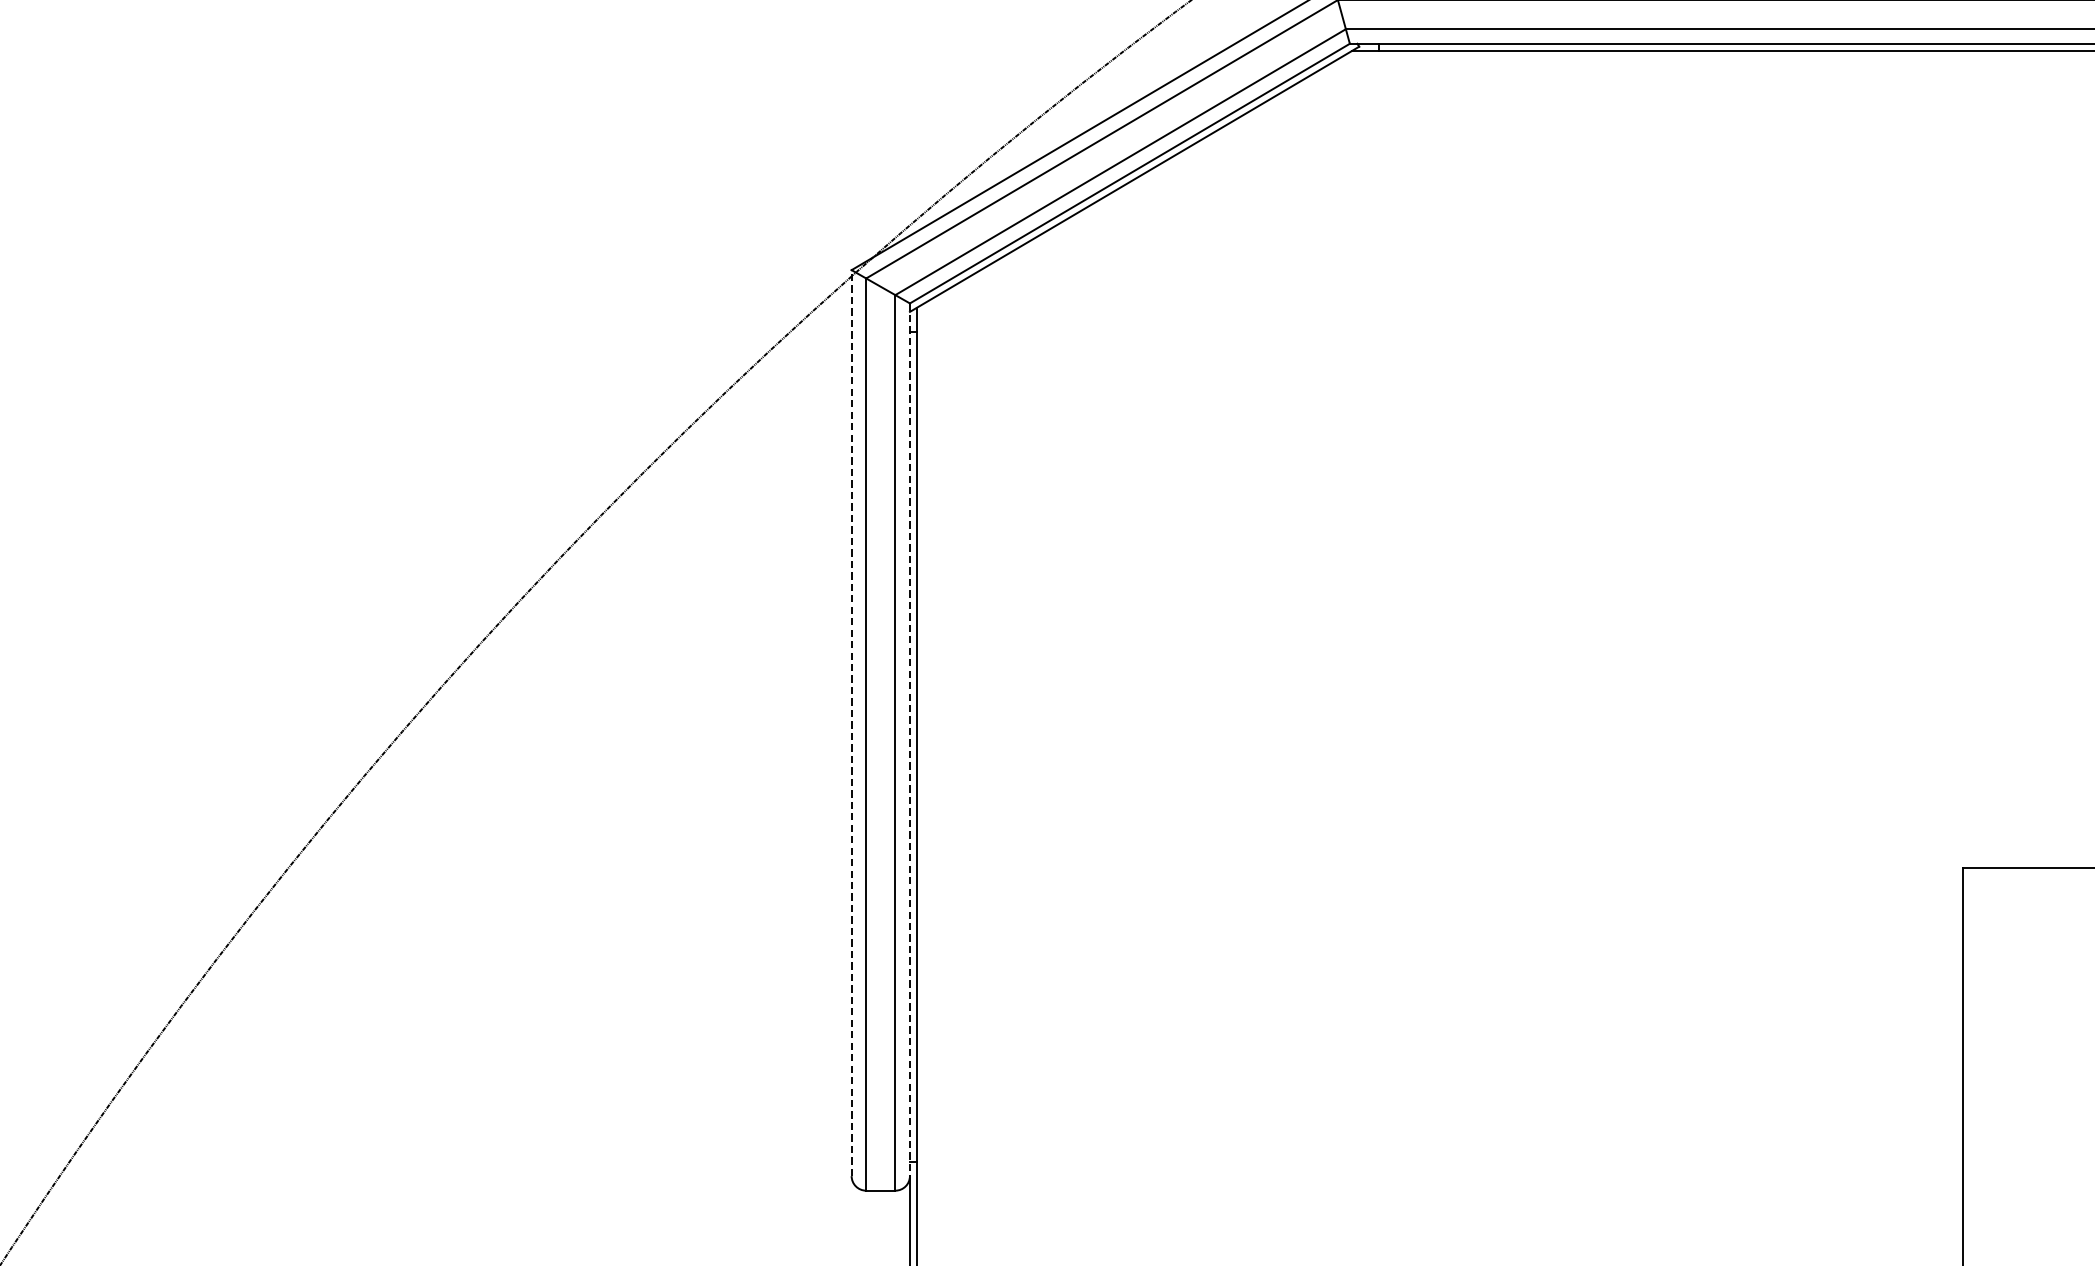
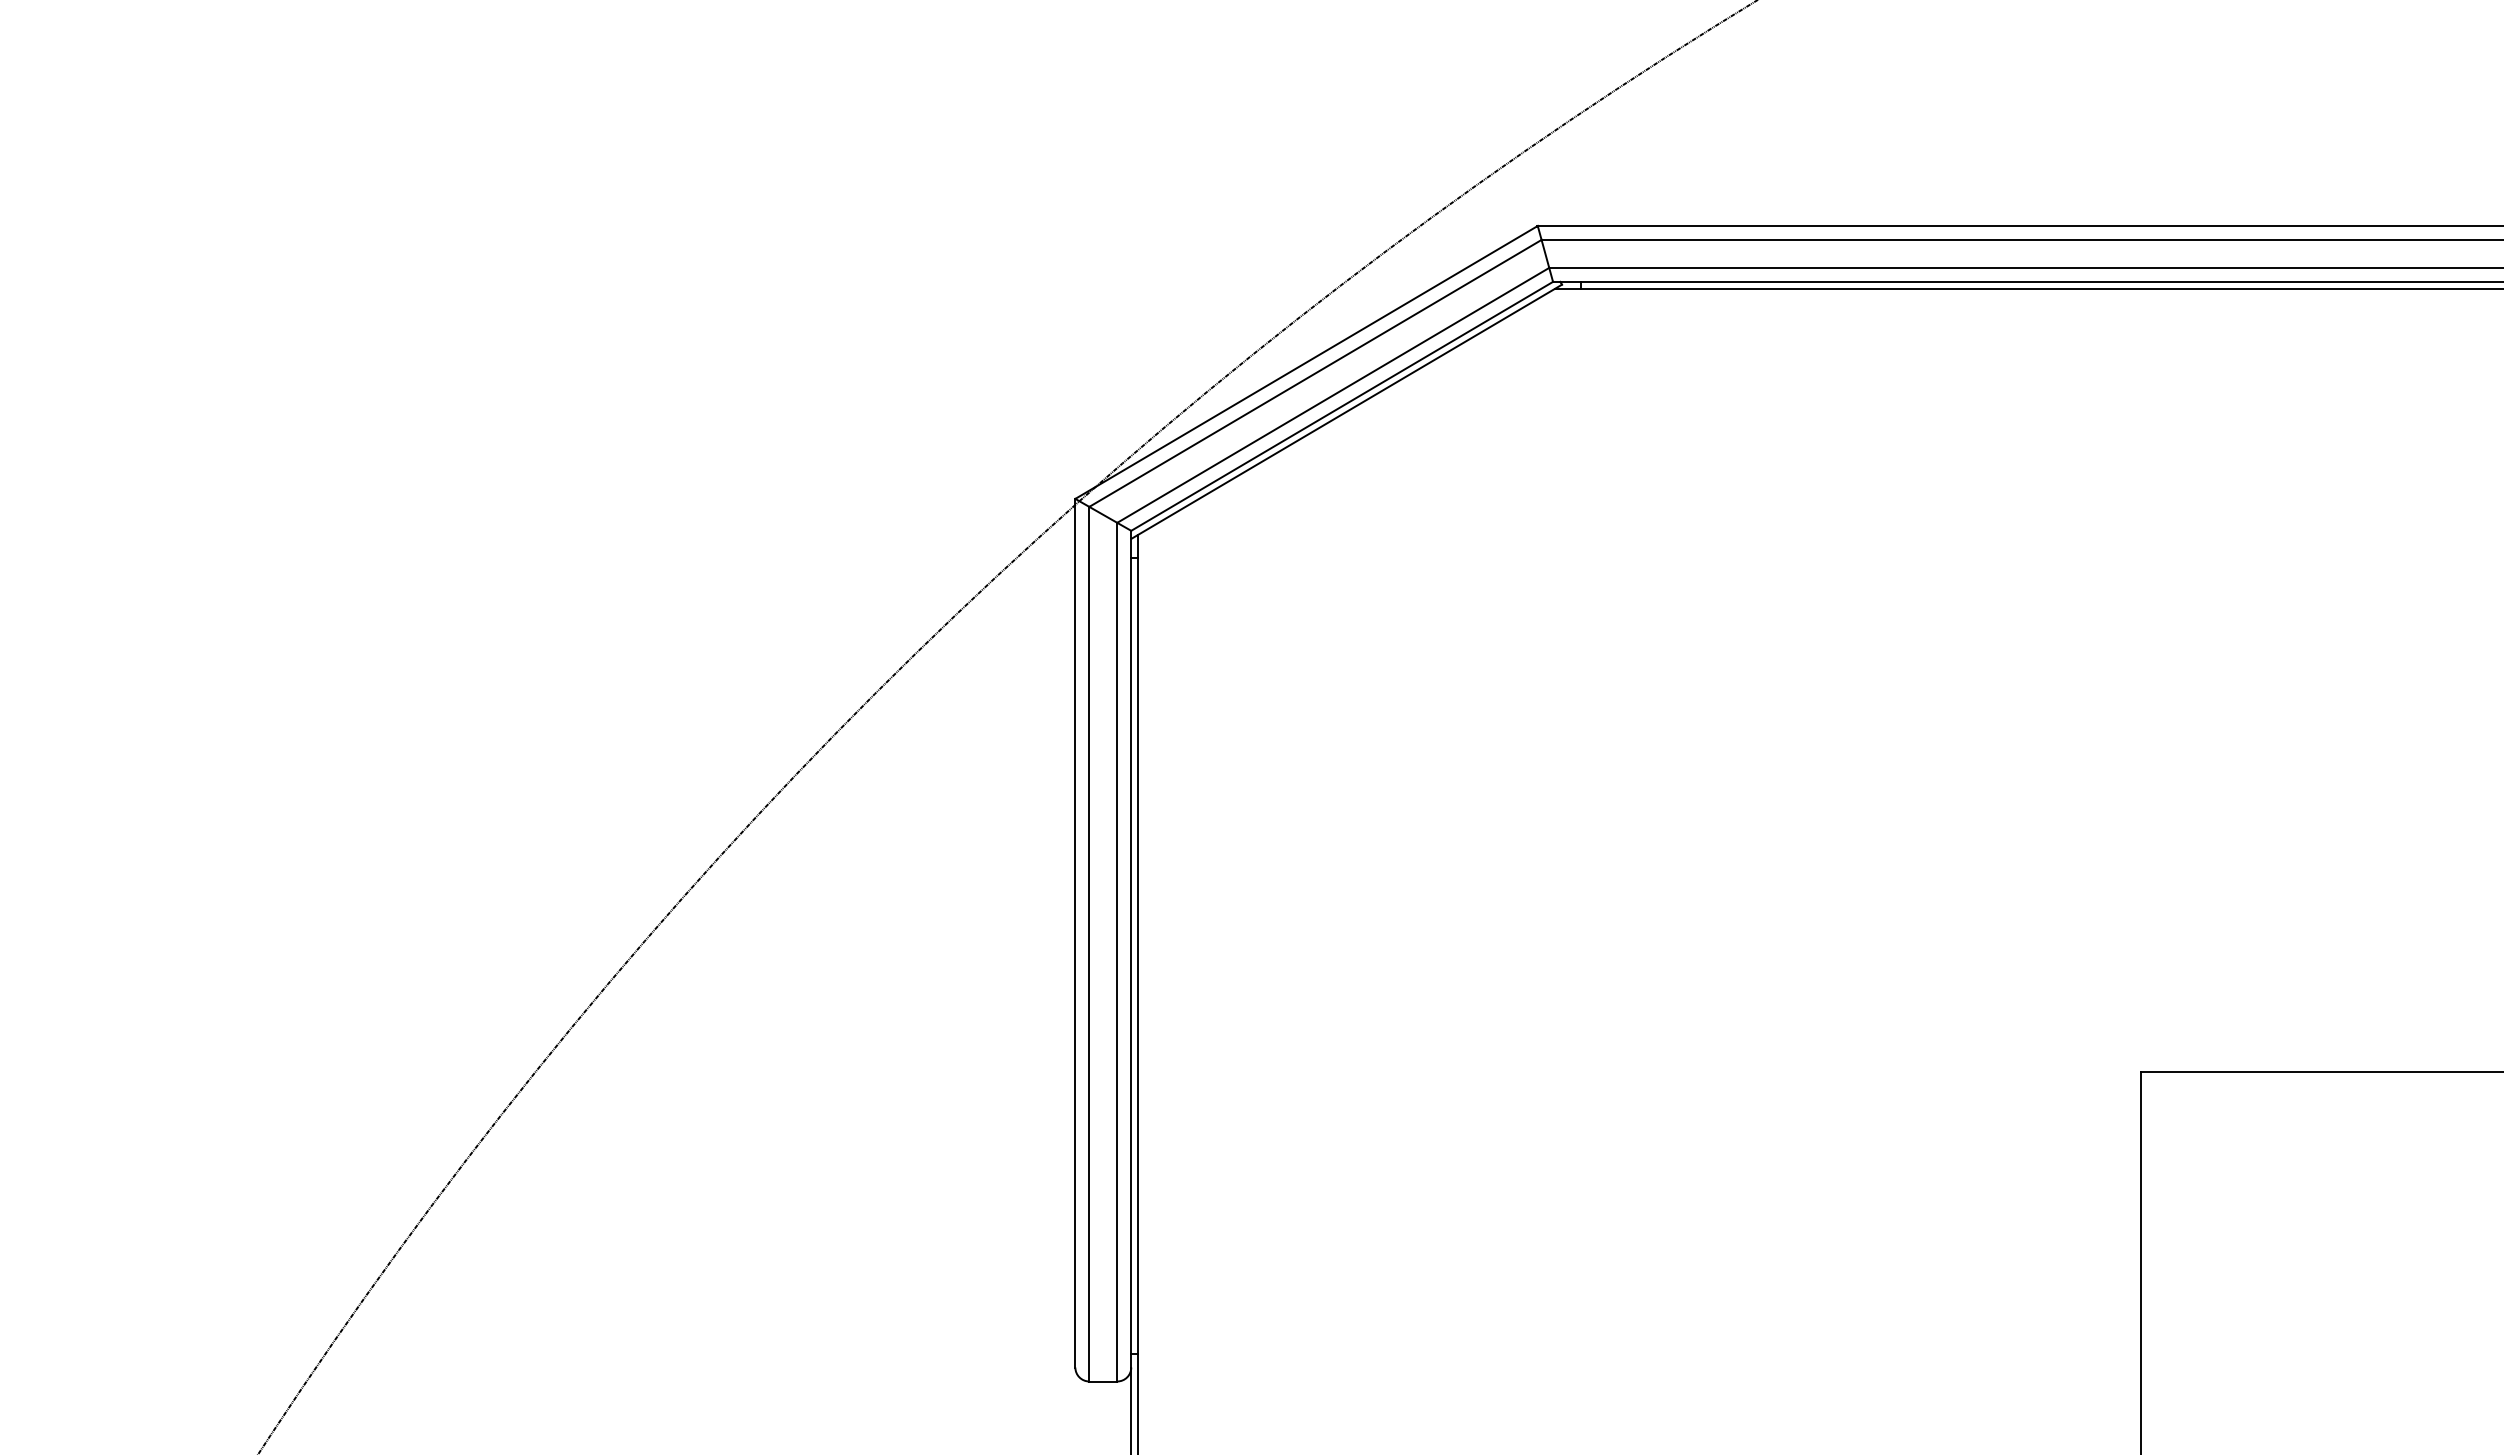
line: (851, 722) -> (1075, 932), dashed -> solid
line: (910, 740) -> (1131, 949), dashed -> solid

